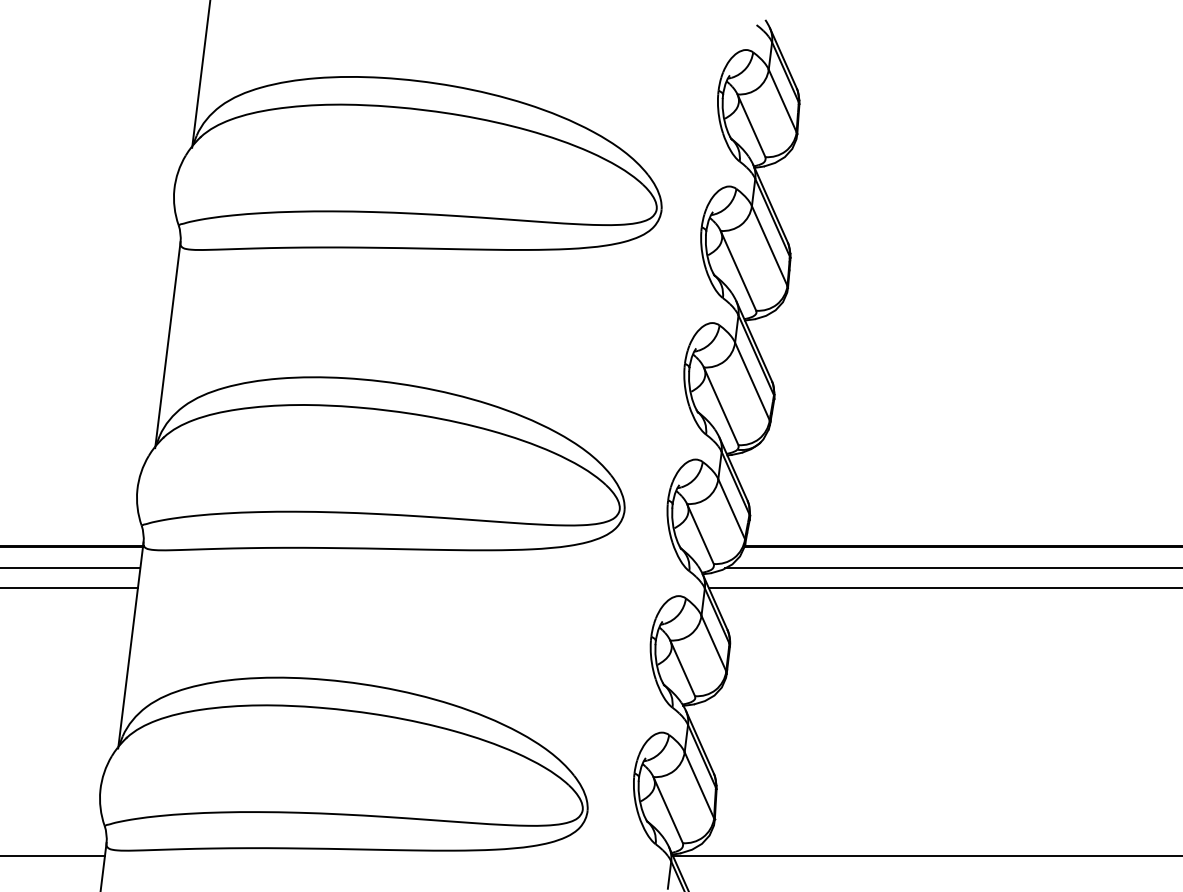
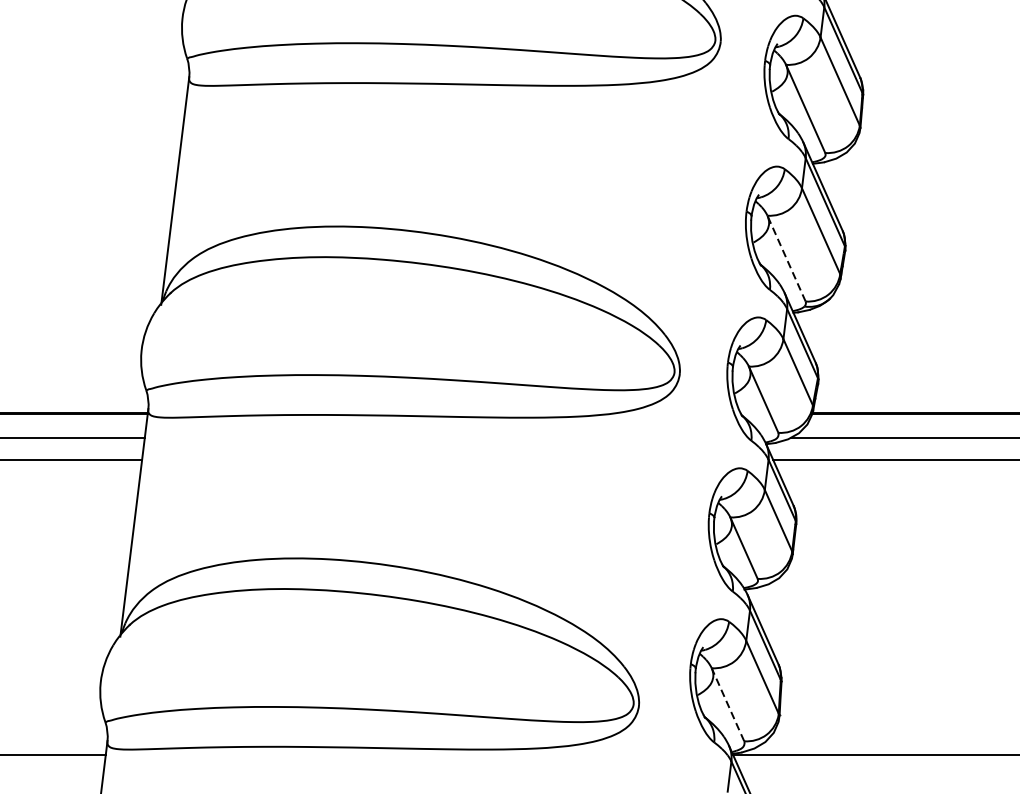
line: (721, 406) -> (786, 258), solid -> dashed
line: (667, 809) -> (727, 704), solid -> dashed

